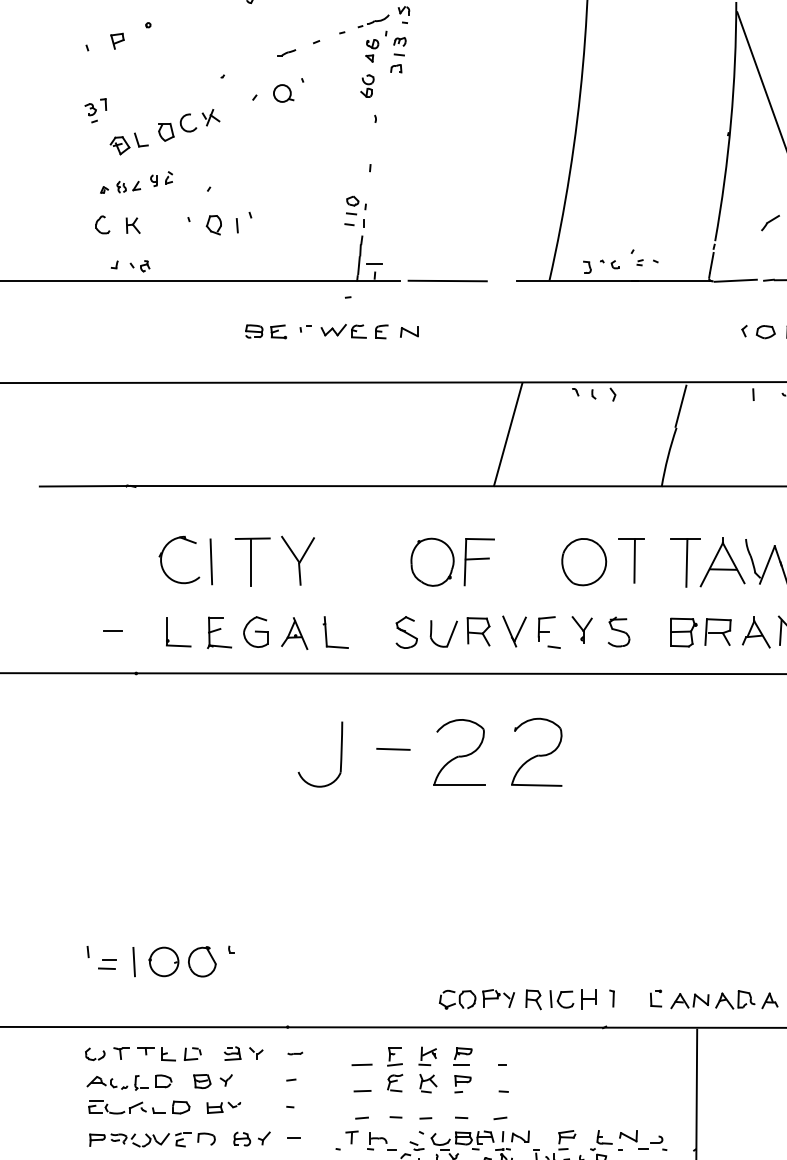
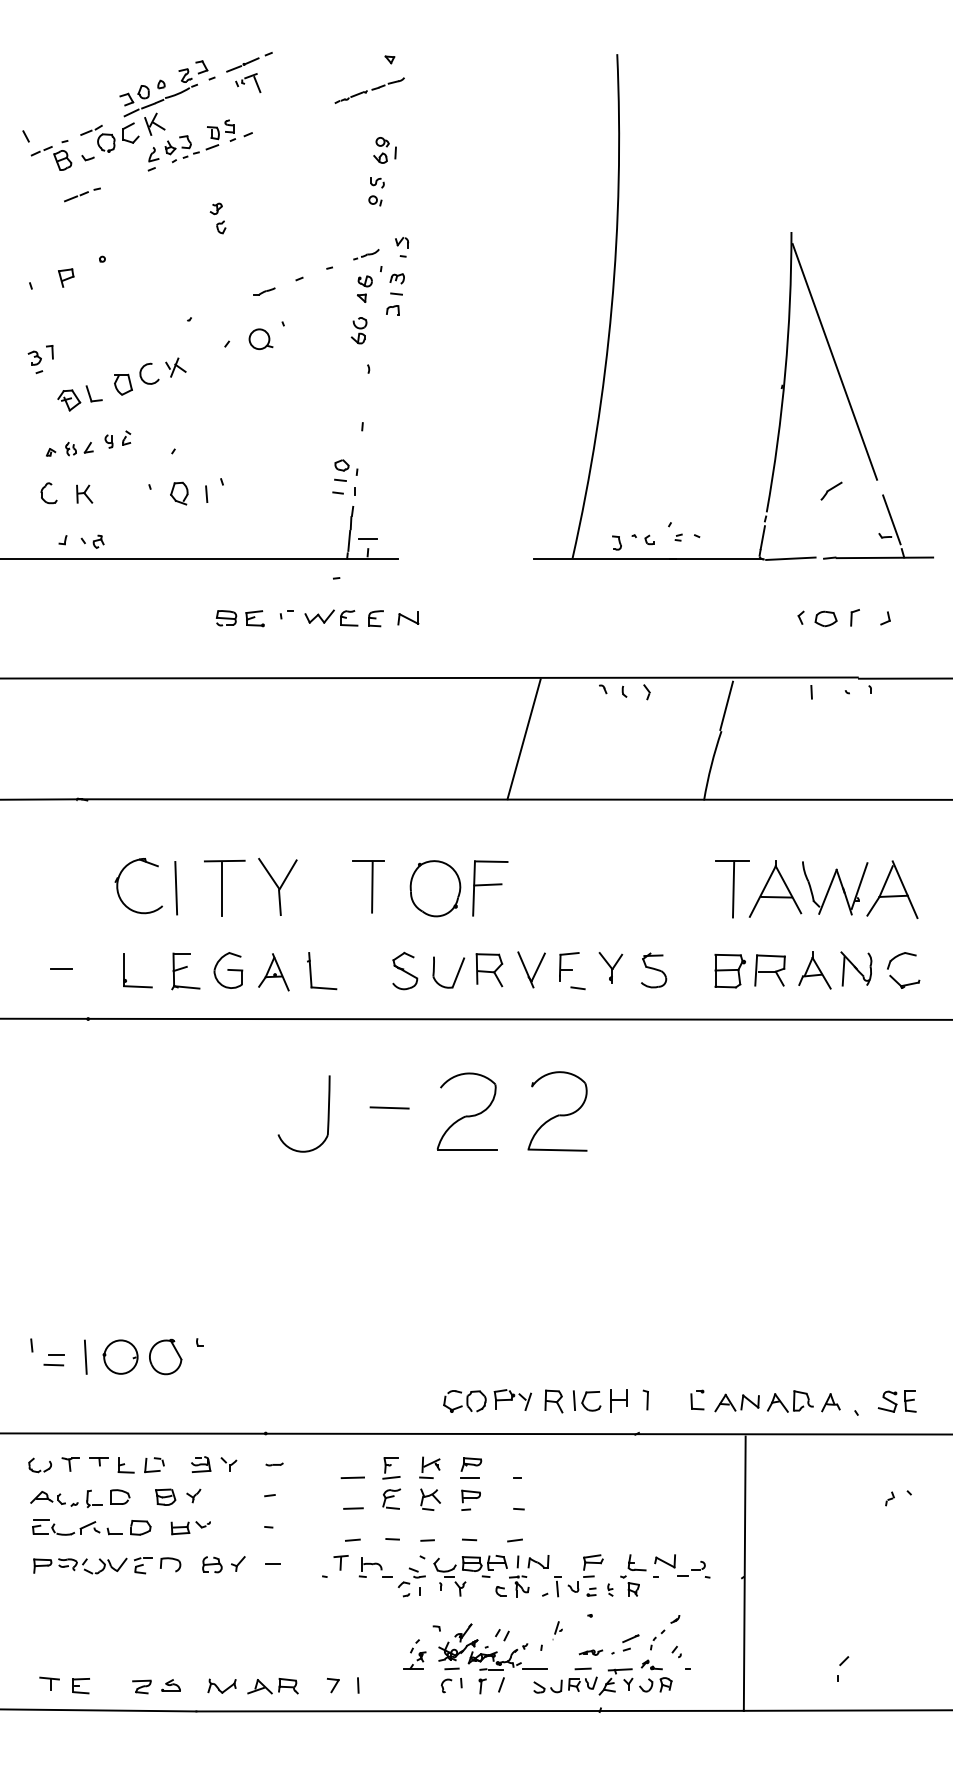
part: (373, 21) -> (366, 254), size x0.7
line: (447, 280) -> (453, 558), removed
part: (631, 560) -> (368, 886), moved
part: (583, 562) -> (612, 888), removed

